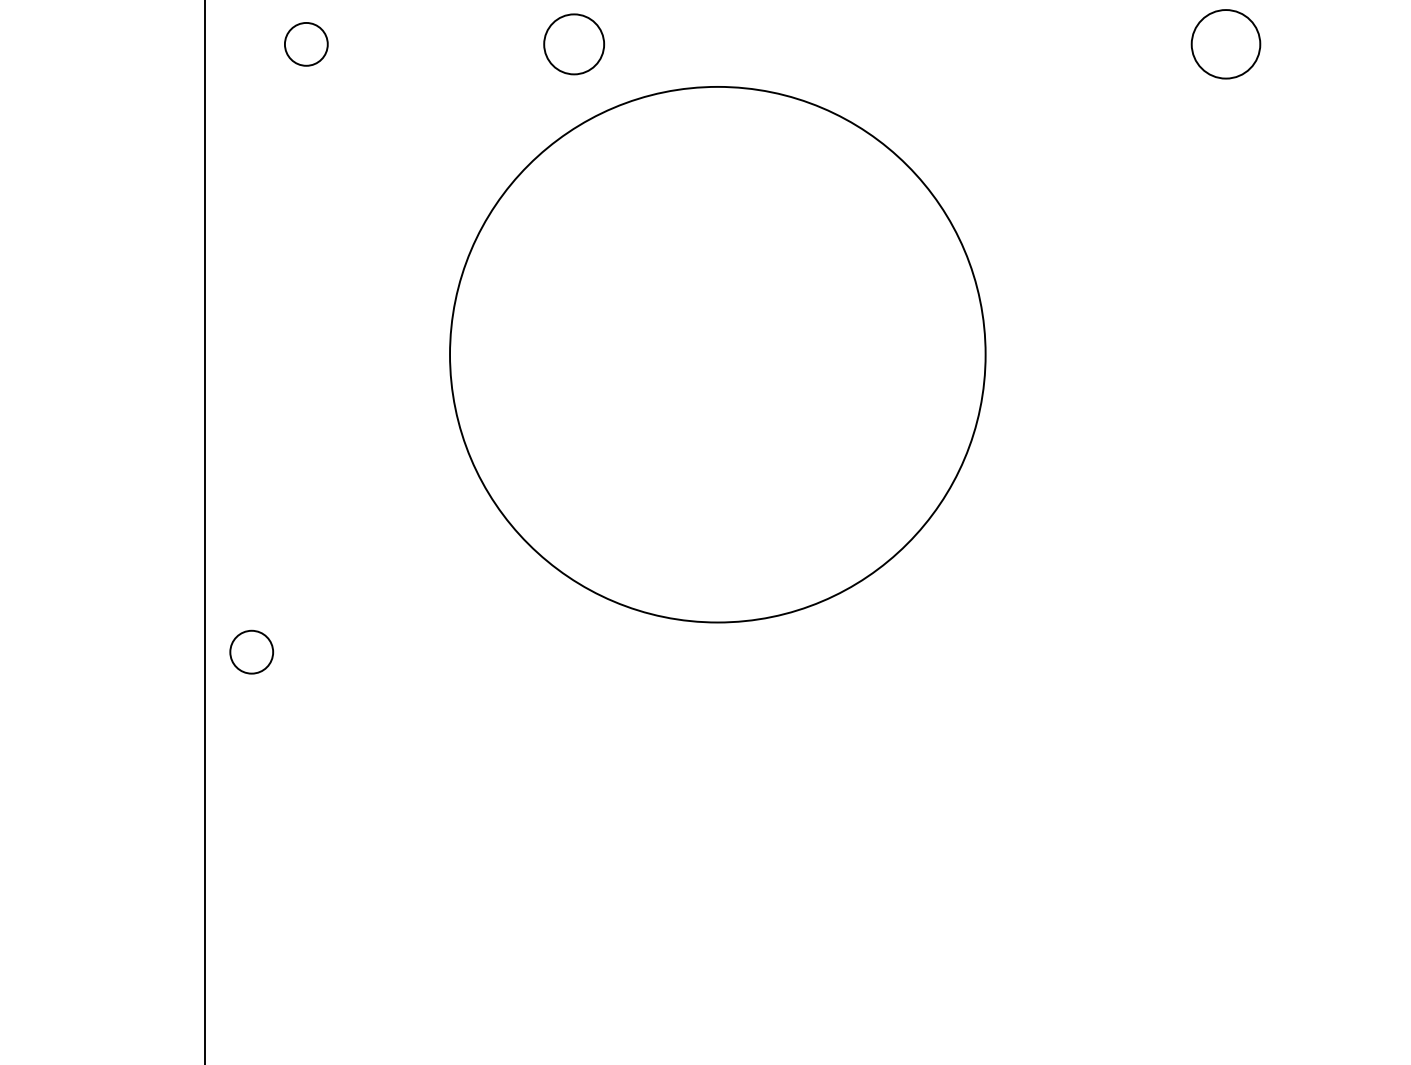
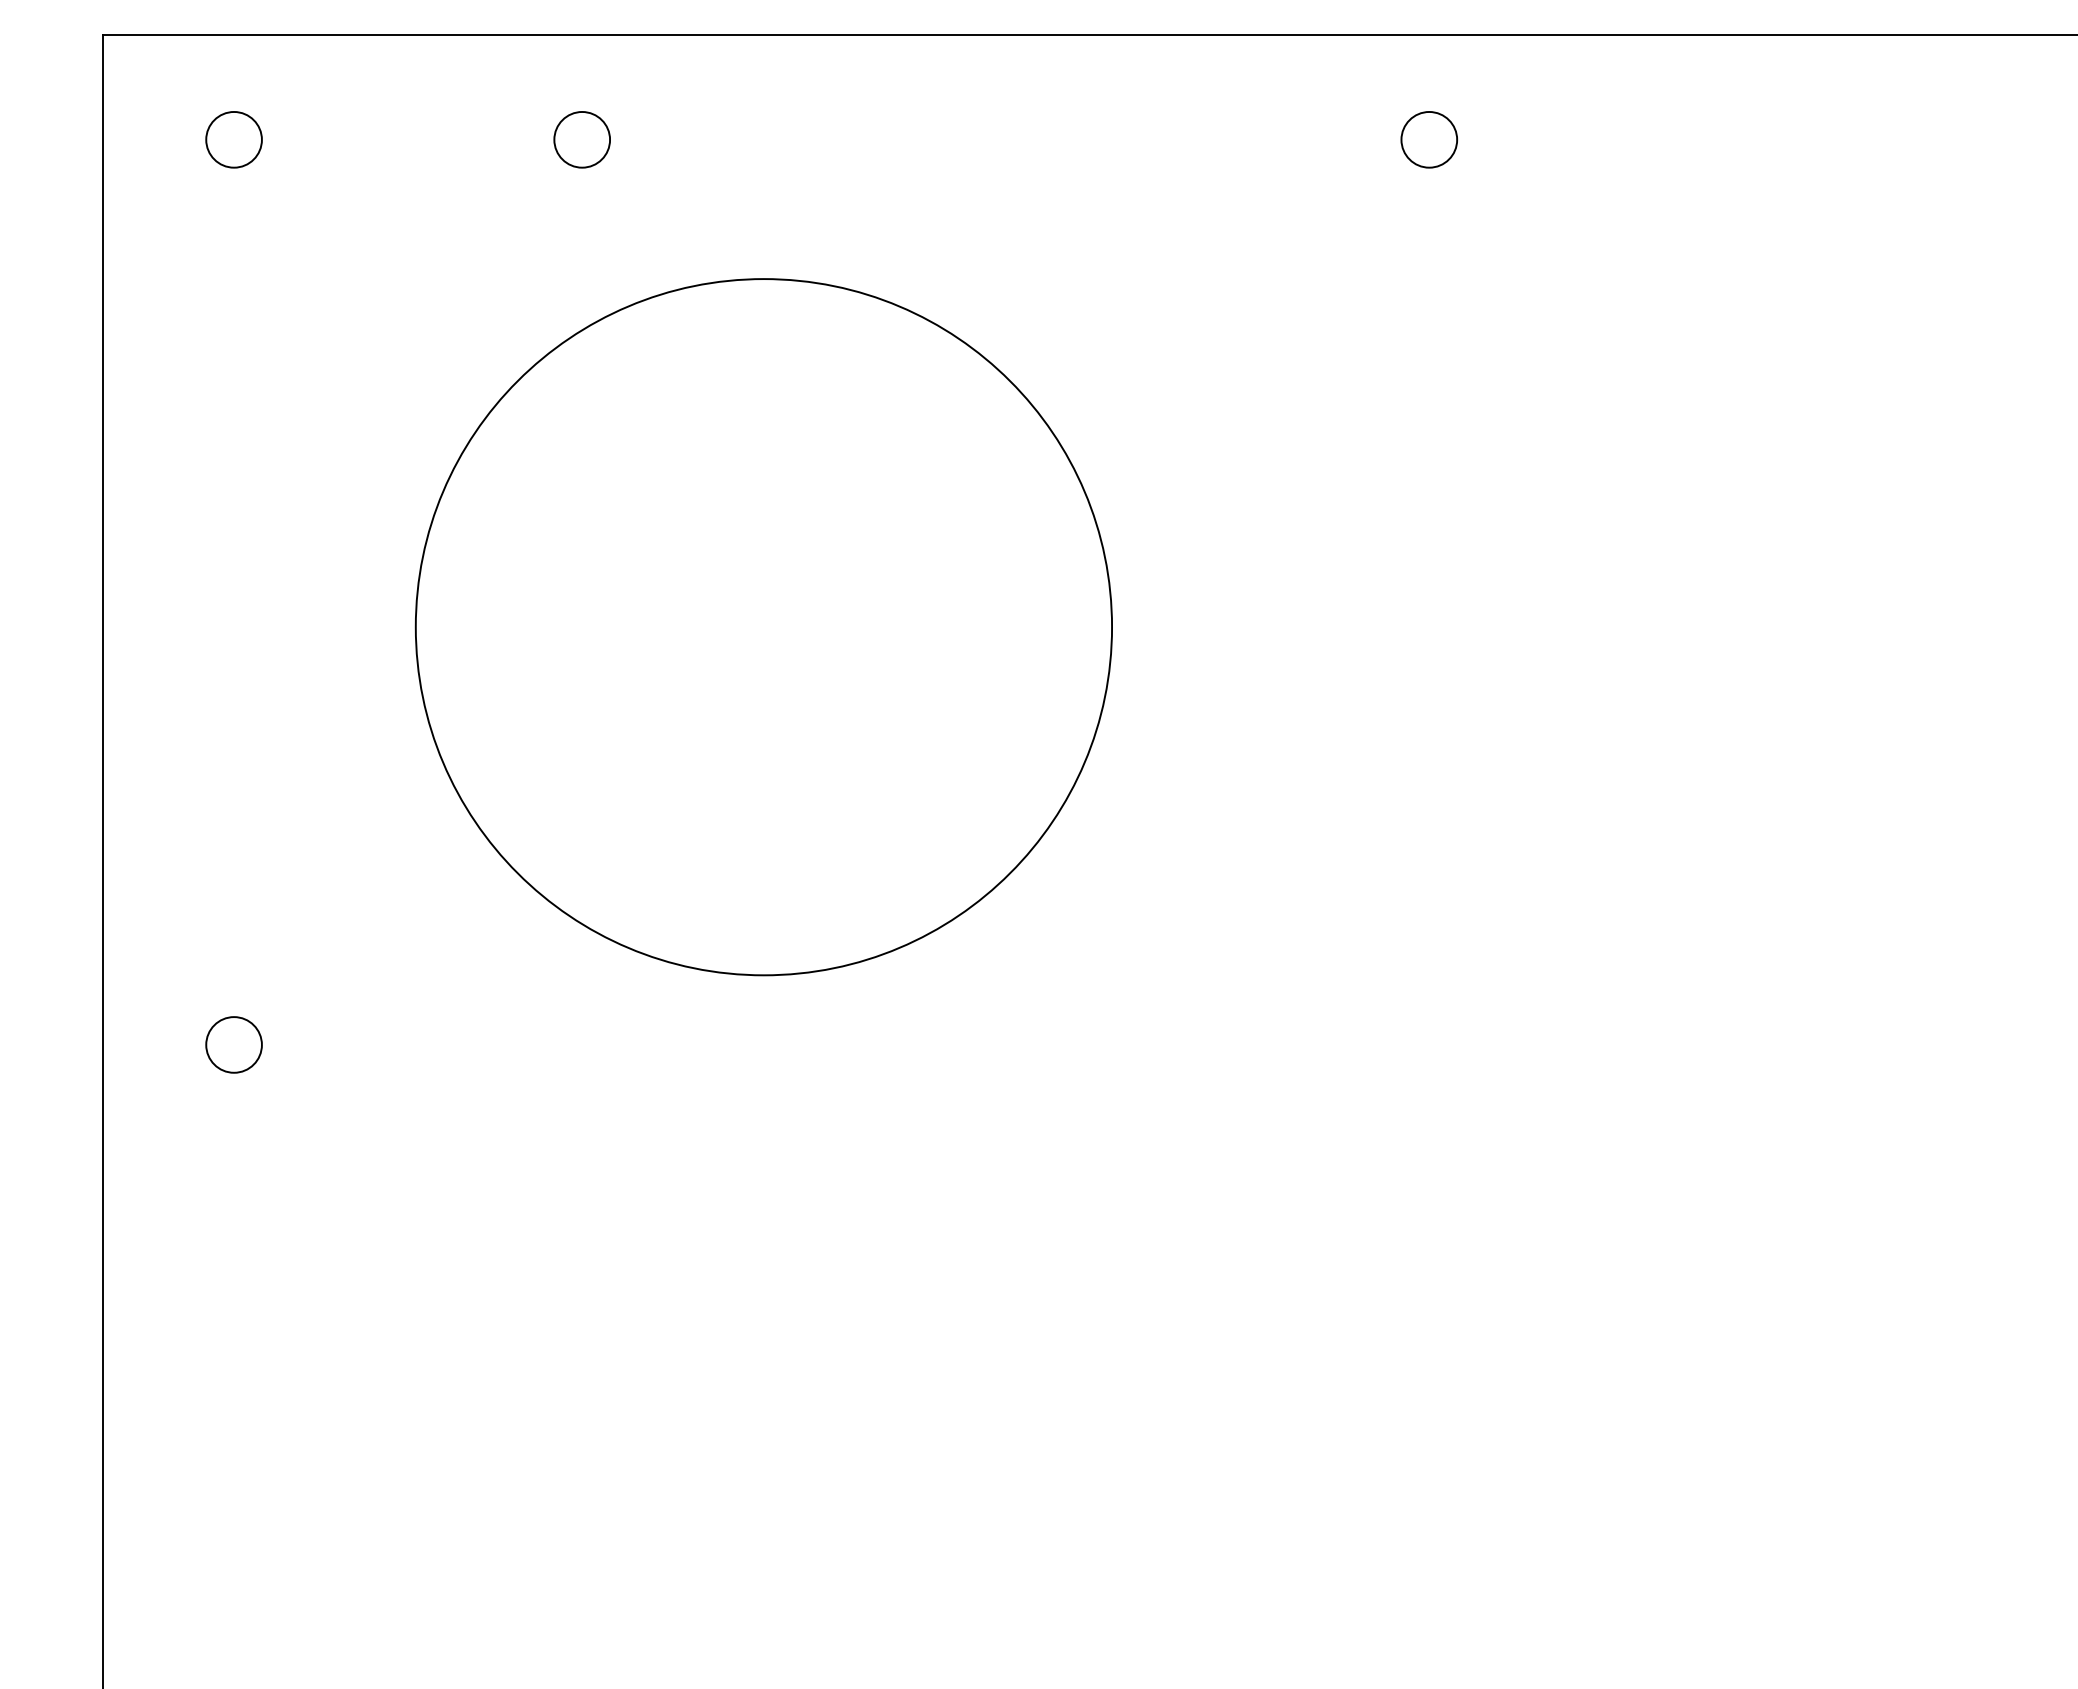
circle: (574, 44) -> (582, 139), size x0.71
circle: (1225, 44) -> (1428, 139), size x0.62
circle: (717, 354) -> (763, 627), moved
circle: (251, 651) -> (233, 1044), moved

